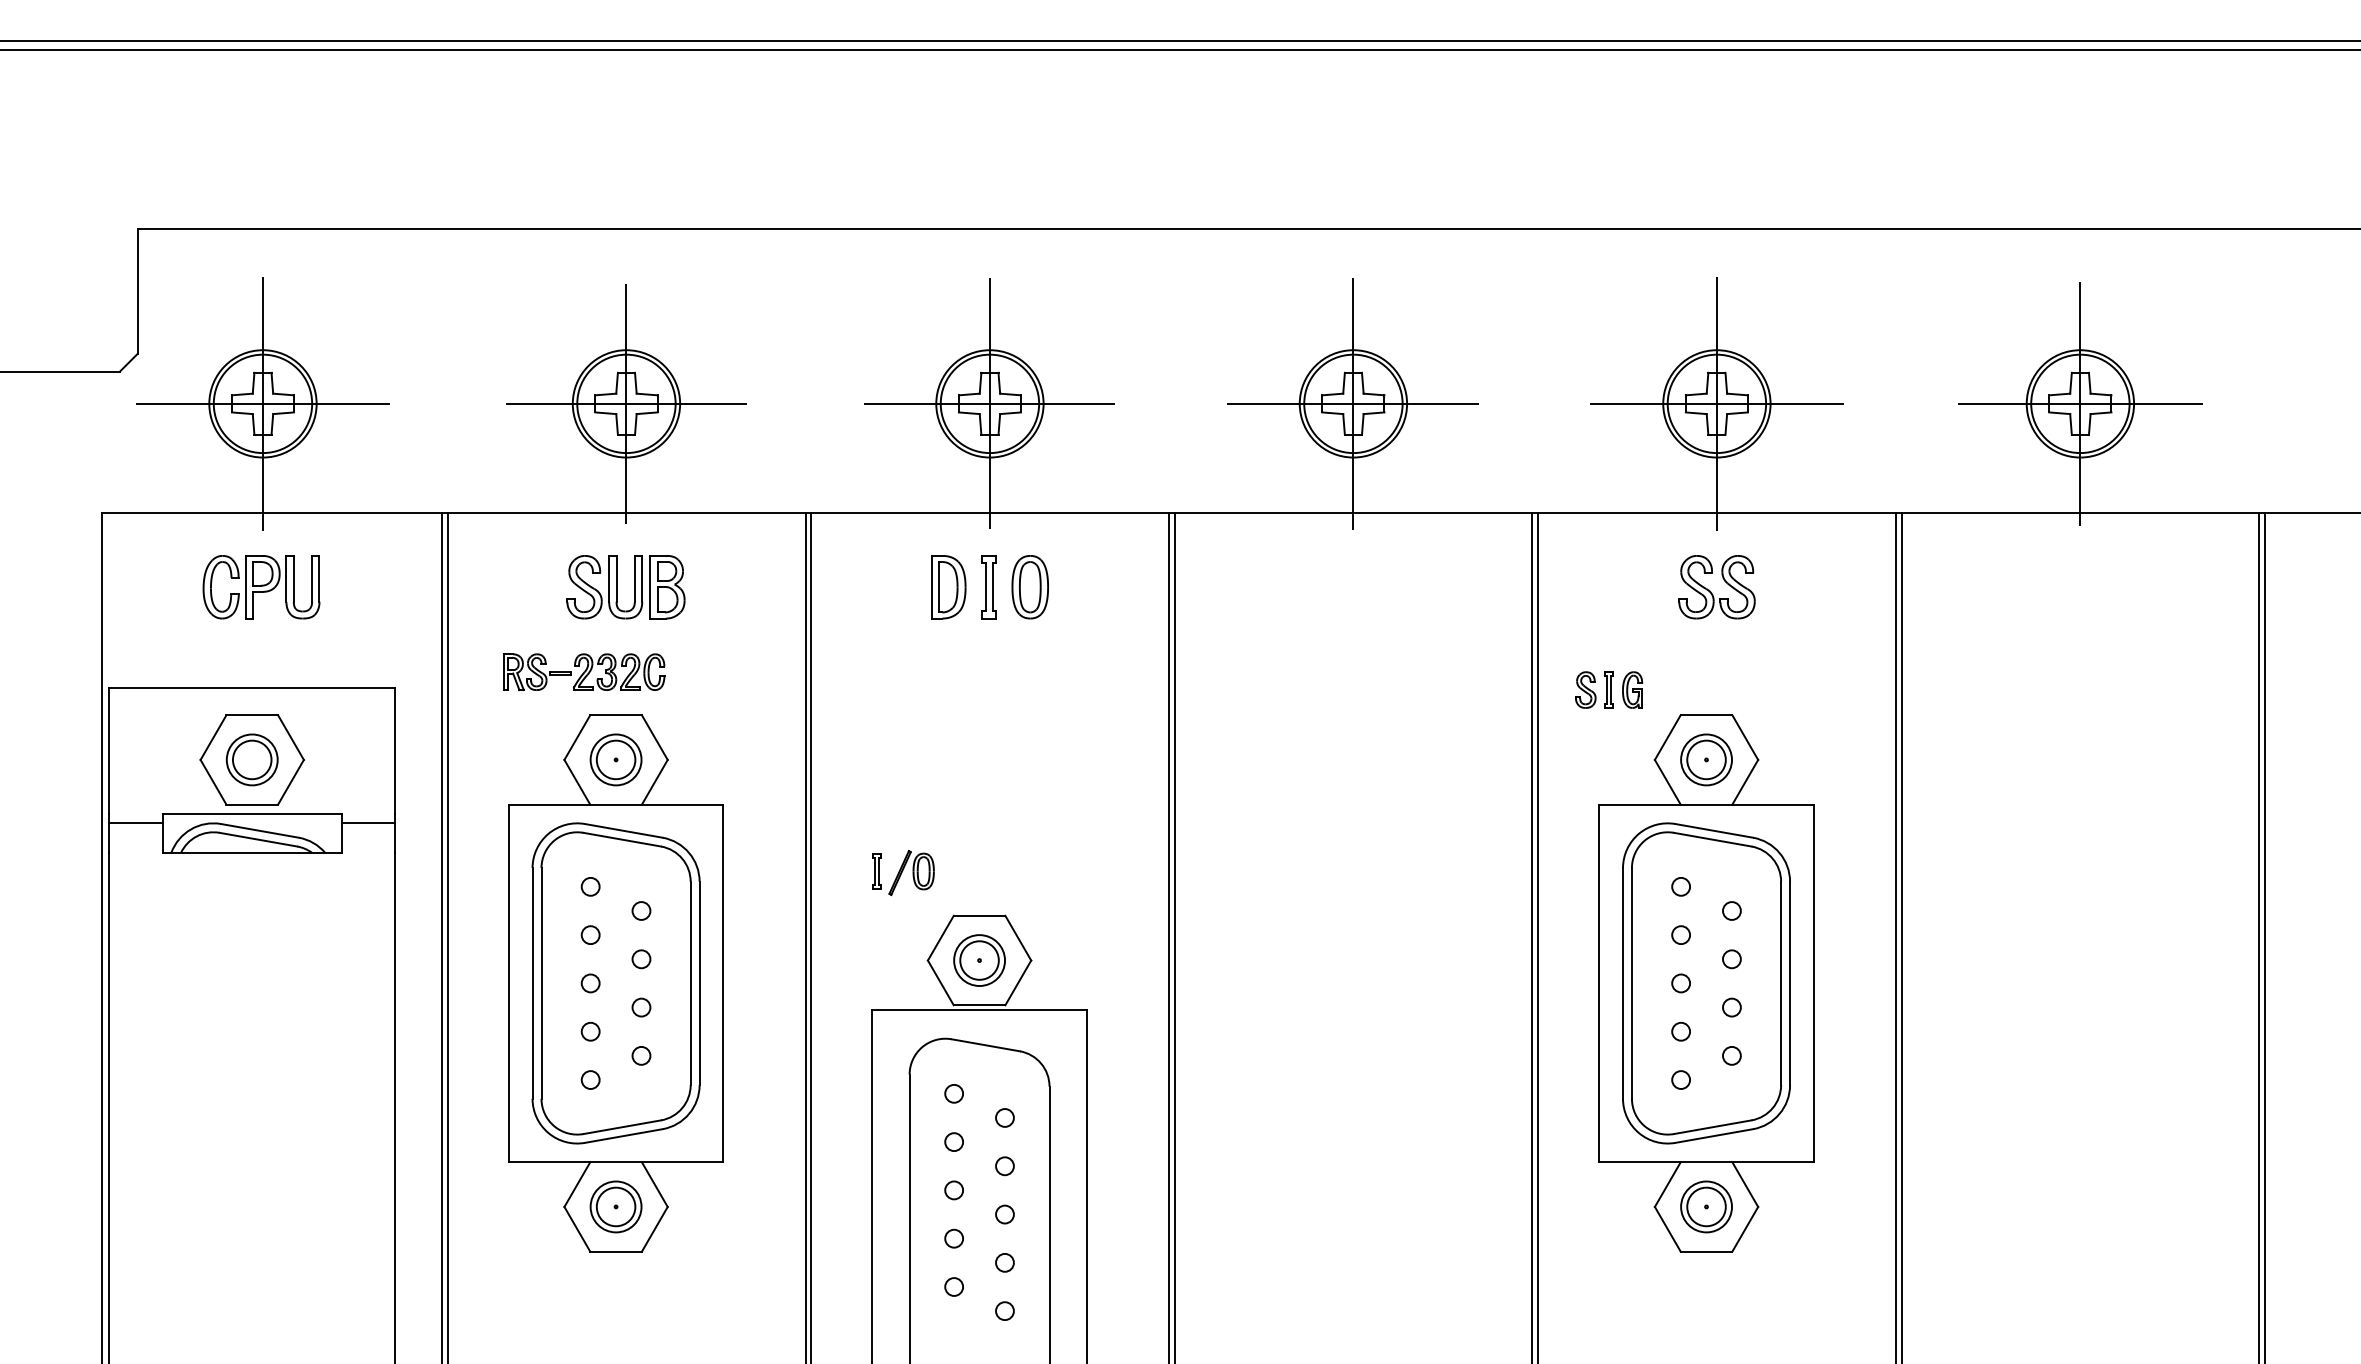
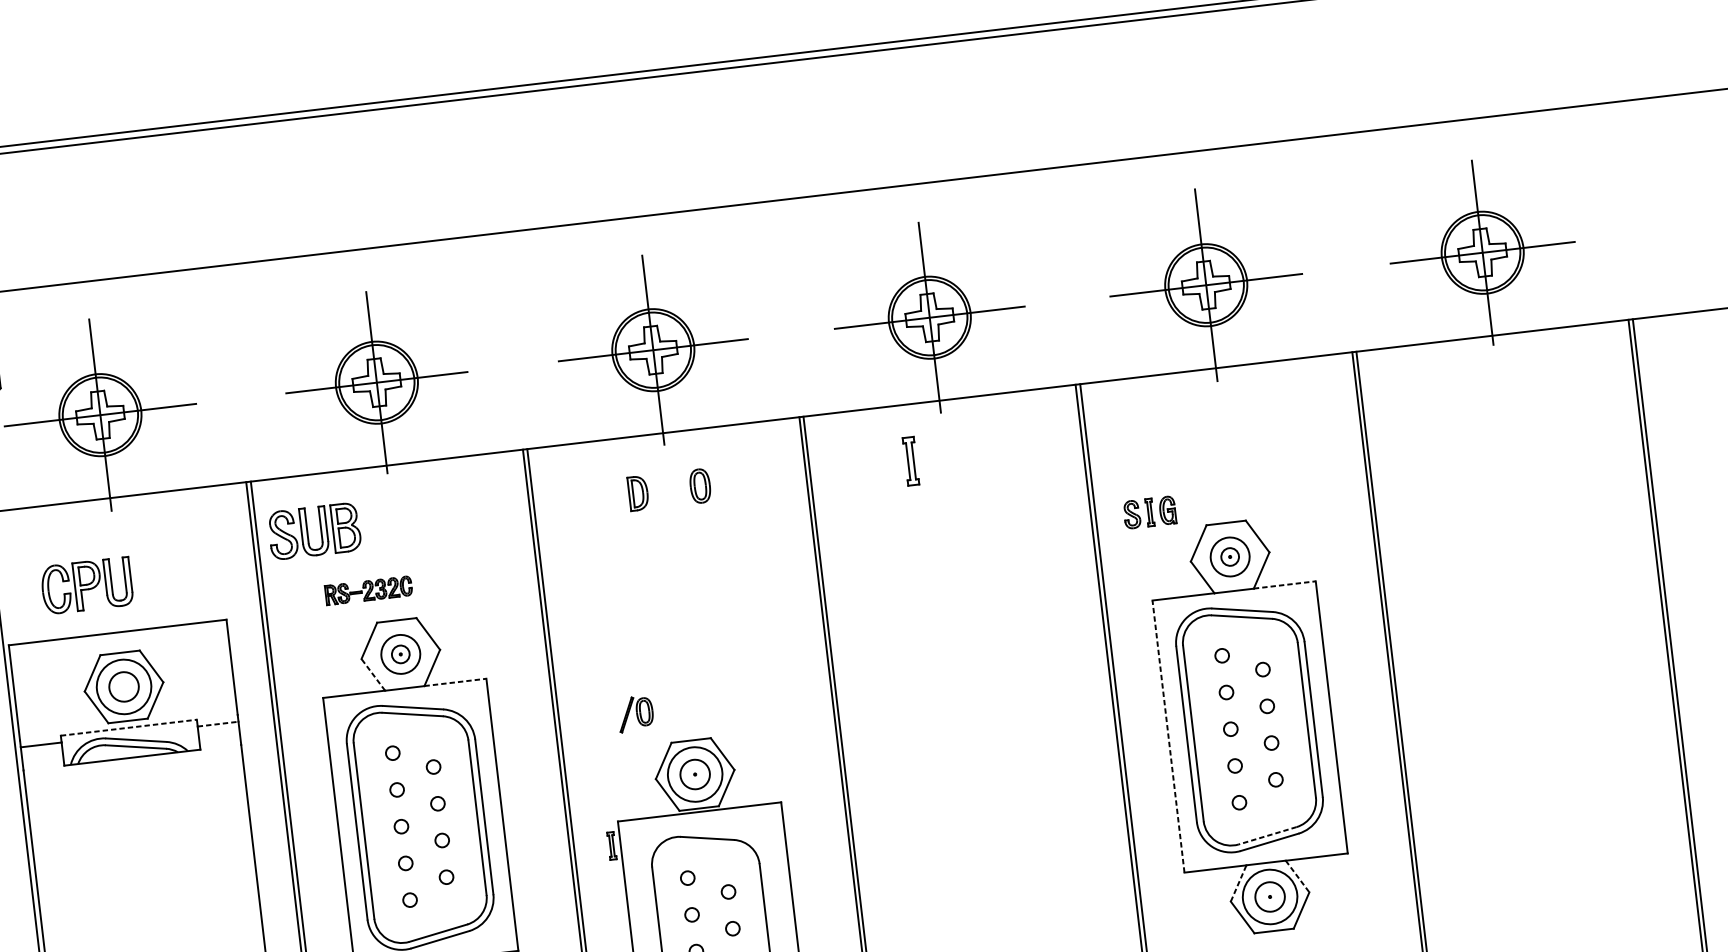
part: (261, 587) -> (86, 586), moved
part: (617, 587) -> (308, 532), moved
part: (948, 587) -> (638, 493), size x0.7
part: (988, 587) -> (910, 461), moved
part: (1029, 587) -> (699, 486), size x0.7
part: (1711, 591) -> (1218, 428), removed
part: (584, 672) -> (368, 590), size x0.7
circle: (251, 759) -> (123, 686), size x1.4
circle: (615, 759) -> (400, 654), size x0.6
circle: (1706, 759) -> (1230, 556), size x0.6
line: (577, 782) -> (373, 675), solid -> dashed
line: (682, 804) -> (455, 682), solid -> dashed
line: (1773, 804) -> (1285, 584), solid -> dashed
line: (252, 813) -> (129, 727), solid -> dashed
line: (368, 822) -> (218, 724), solid -> dashed
part: (876, 871) -> (611, 845), moved
circle: (979, 960) -> (695, 774), size x1.4
line: (1599, 983) -> (1168, 736), solid -> dashed
line: (1712, 1127) -> (1267, 836), solid -> dashed
line: (1667, 1184) -> (1238, 883), solid -> dashed
line: (1745, 1184) -> (1297, 876), solid -> dashed
circle: (1706, 1206) -> (1270, 896), size x1.4

